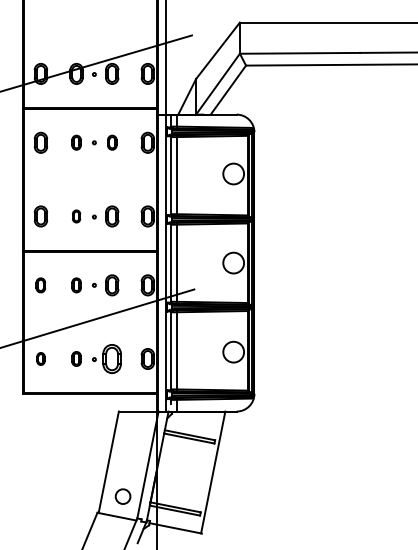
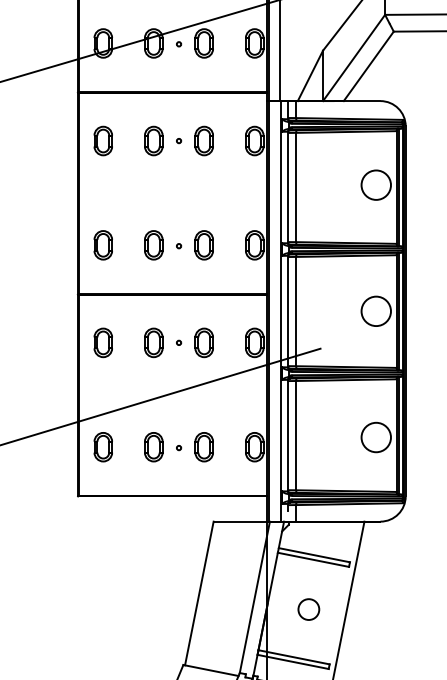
part: (76, 142) -> (153, 140), size x1.43
part: (112, 142) -> (204, 140), size x1.43
part: (76, 216) -> (153, 245), size x1.67
part: (40, 285) -> (102, 343), size x1.43
part: (76, 285) -> (153, 343), size x1.43
part: (40, 358) -> (102, 446), size x1.67
part: (76, 358) -> (153, 446), size x1.43
part: (112, 358) -> (204, 446), size x0.71
circle: (122, 496) -> (308, 609), moved

